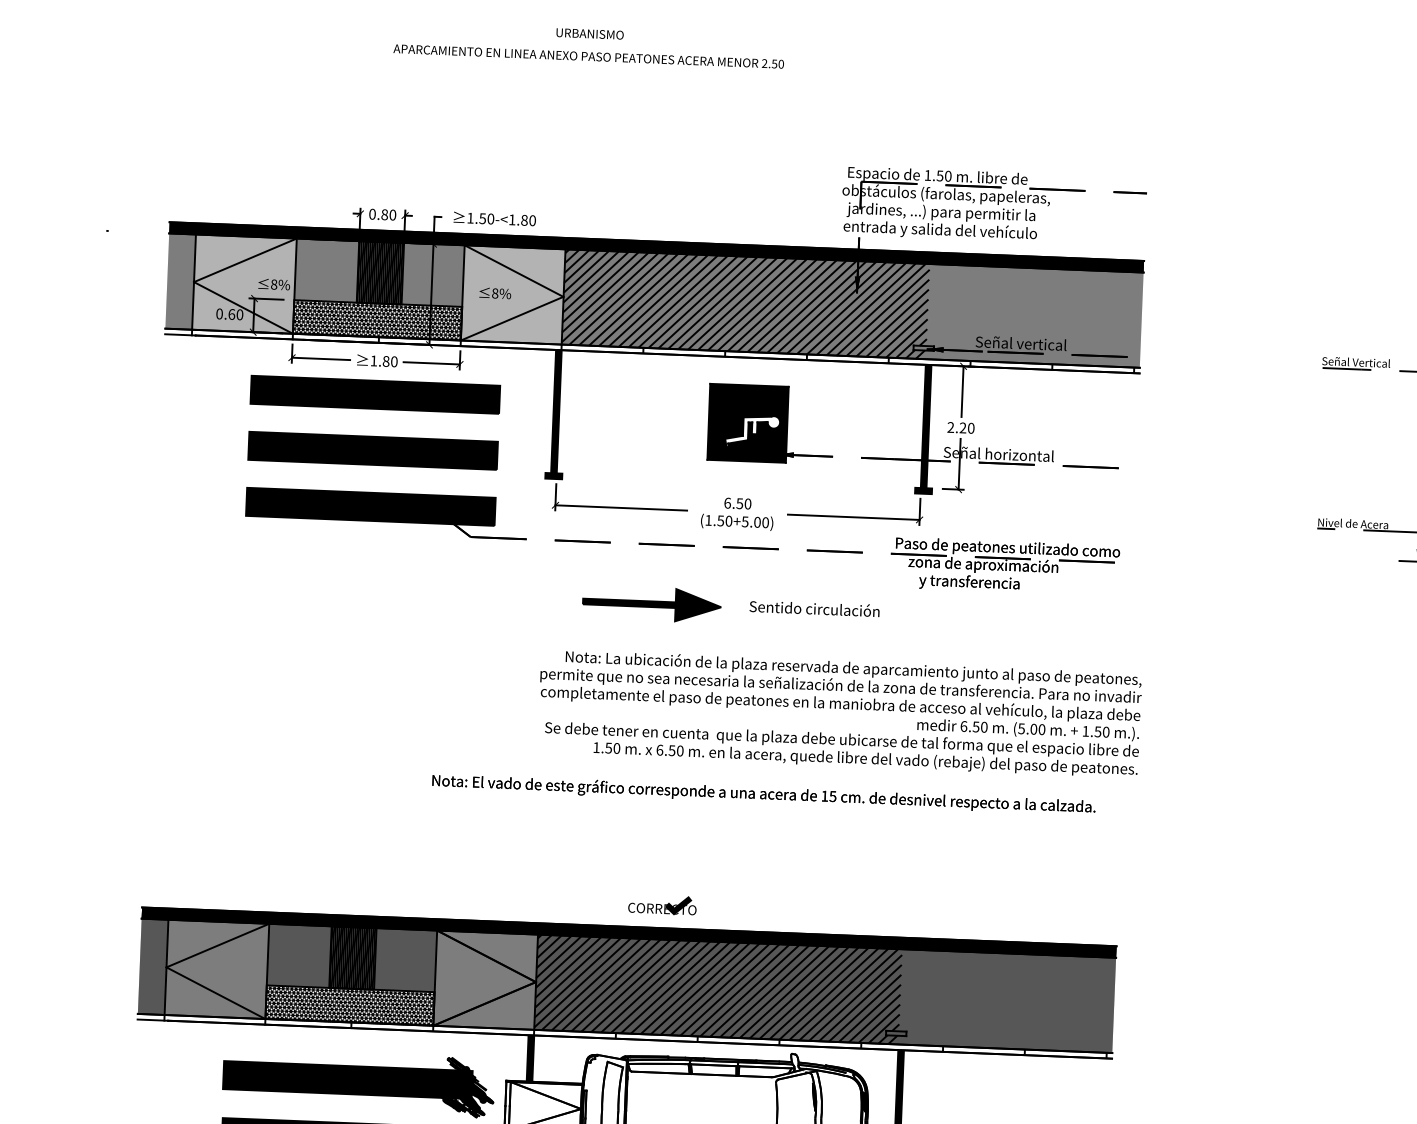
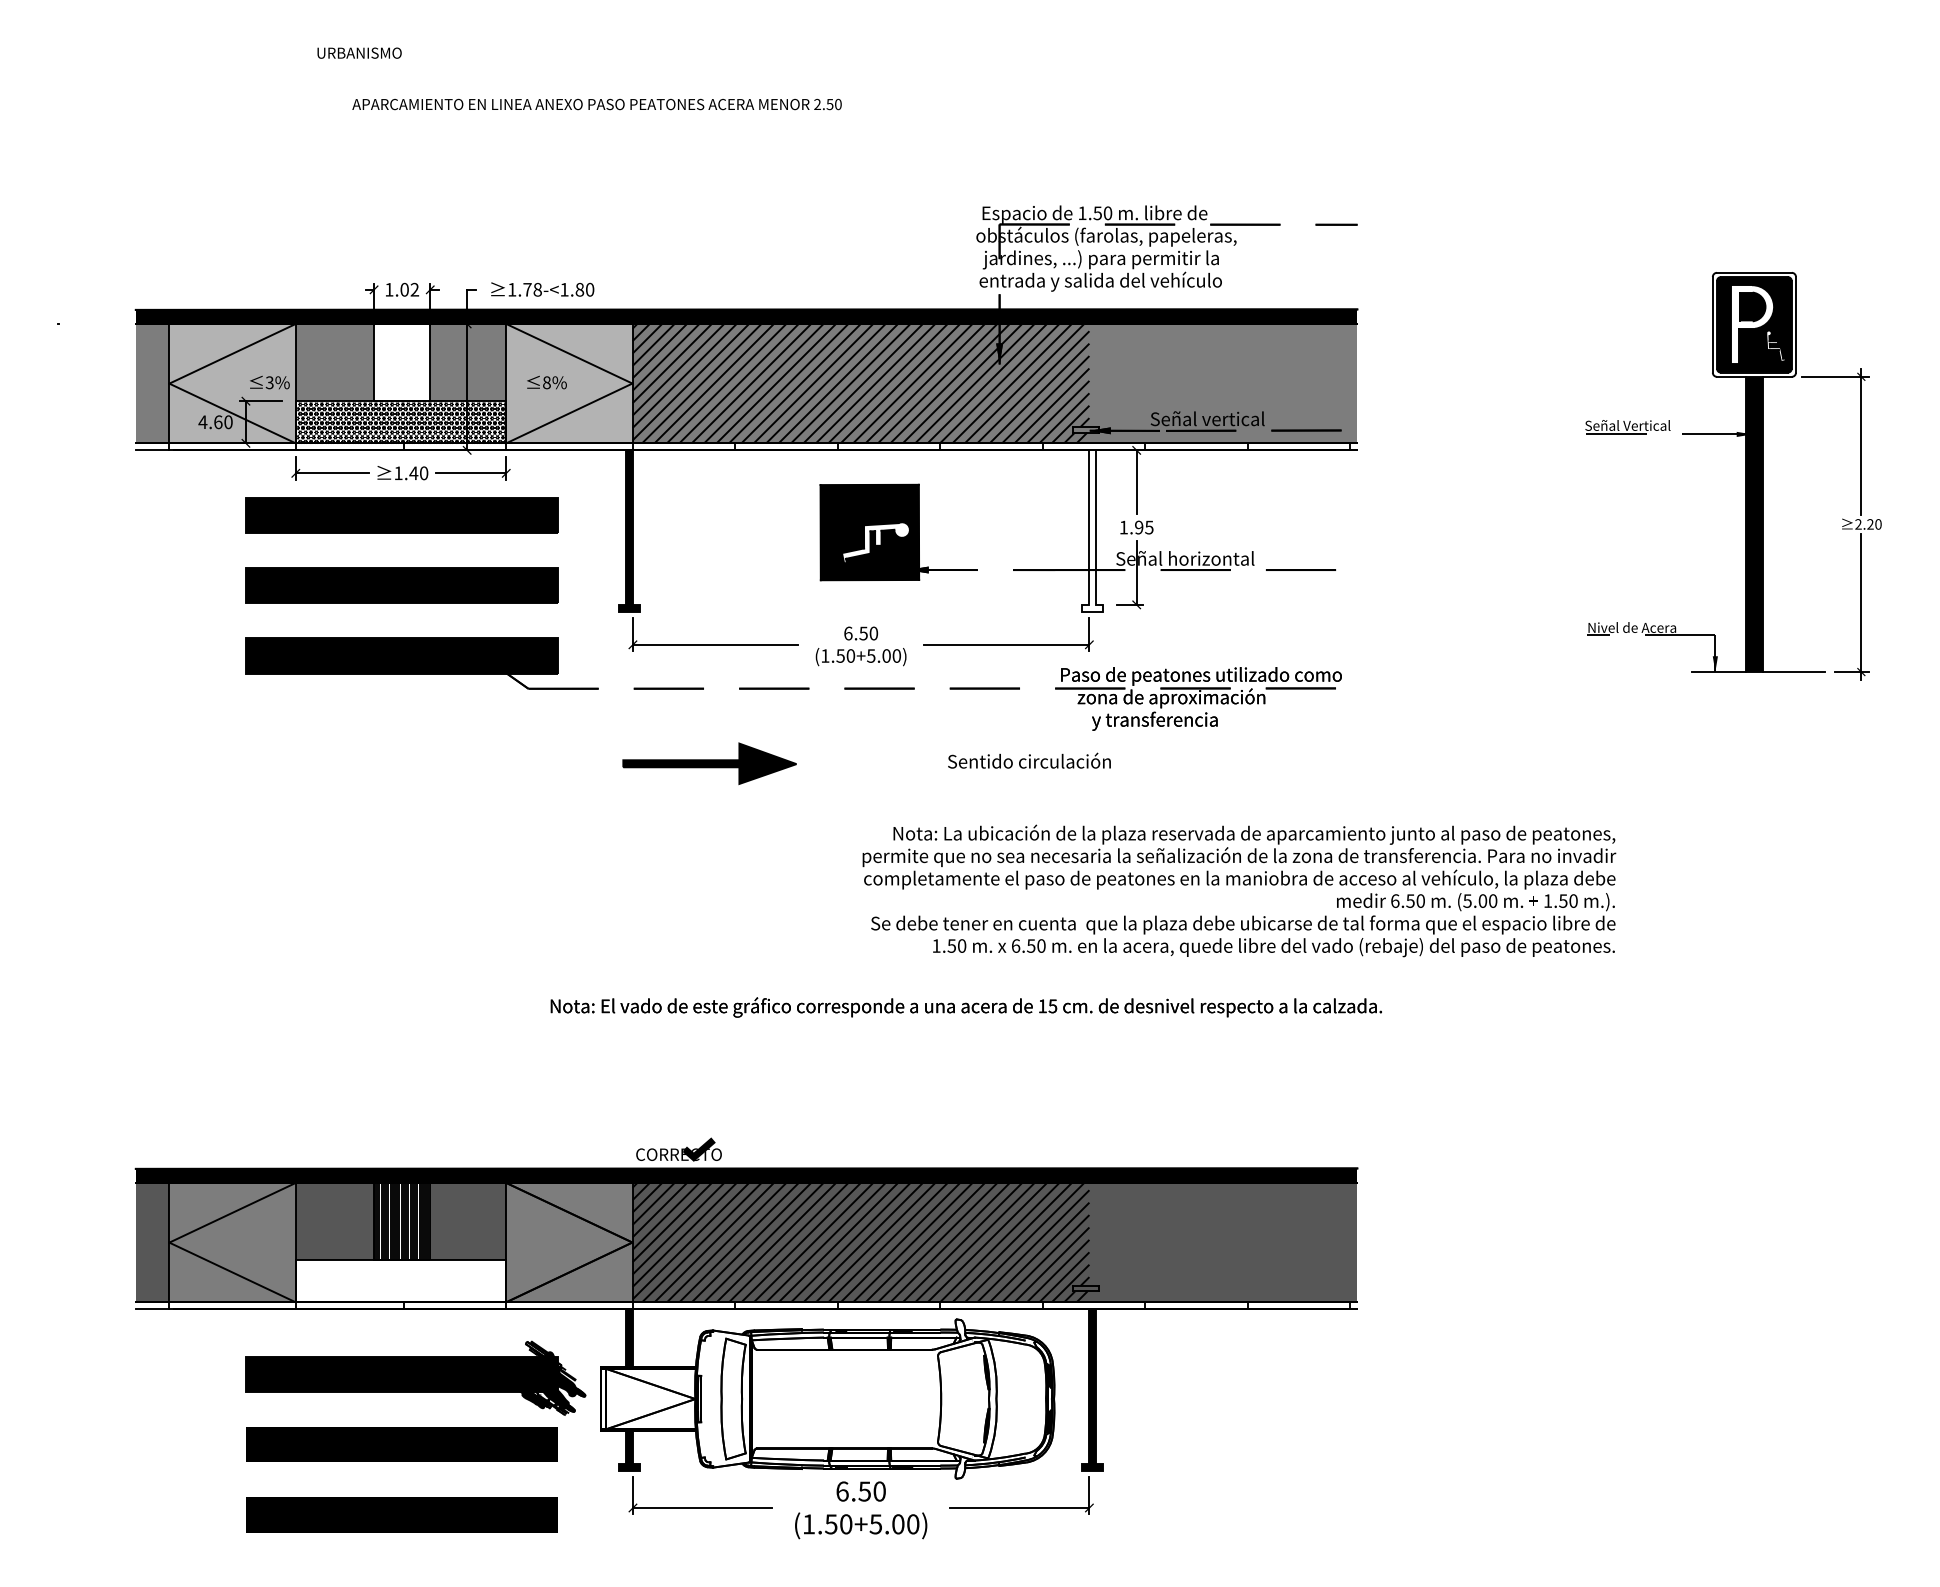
text: (590, 33) -> (359, 52), moved
text: (588, 56) -> (596, 104), moved
text: (383, 214) -> (402, 289), 0.80 -> 1.02
text: (486, 218) -> (532, 289), 1.50-<1.80 -> 1.78-<1.80
hatch: (379, 272) -> (401, 362), removed
text: (273, 284) -> (269, 382), 8% -> 3%
text: (219, 314) -> (202, 422), 0.60 -> 4.60
text: (385, 361) -> (413, 473), 1.80 -> 1.40
text: (960, 427) -> (1136, 527), 2.20 -> 1.95
fill: (925, 428) -> (1092, 530), removed
part: (651, 604) -> (709, 763), moved
text: (814, 608) -> (1029, 760), moved
text: (840, 713) -> (1239, 890), moved
text: (763, 794) -> (965, 1007), moved
part: (662, 904) -> (678, 1149), moved
hatch: (349, 1005) -> (400, 1281), removed

